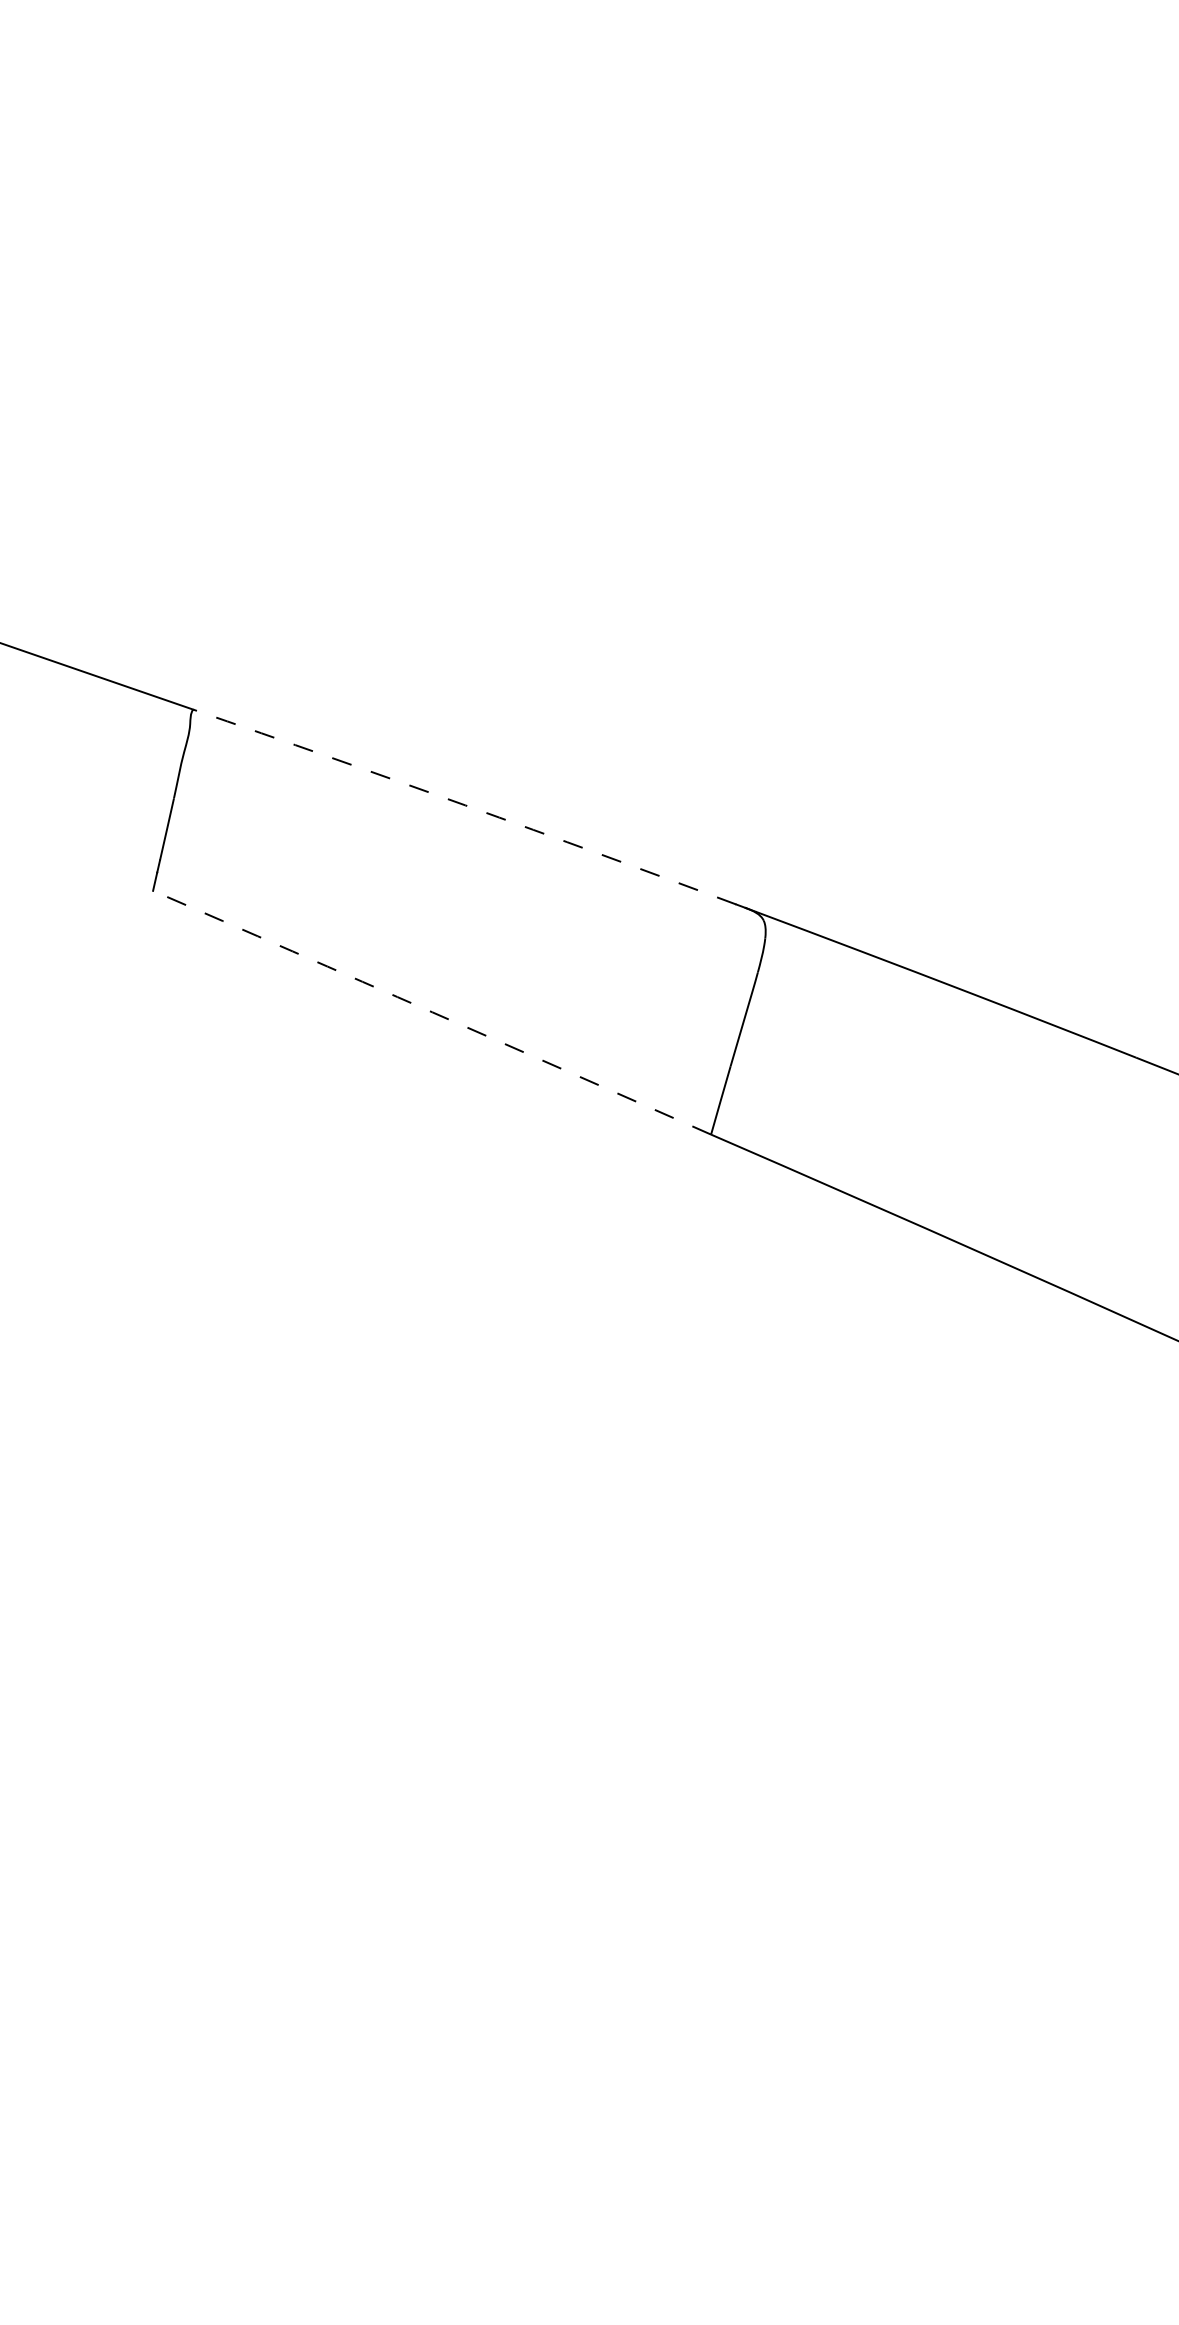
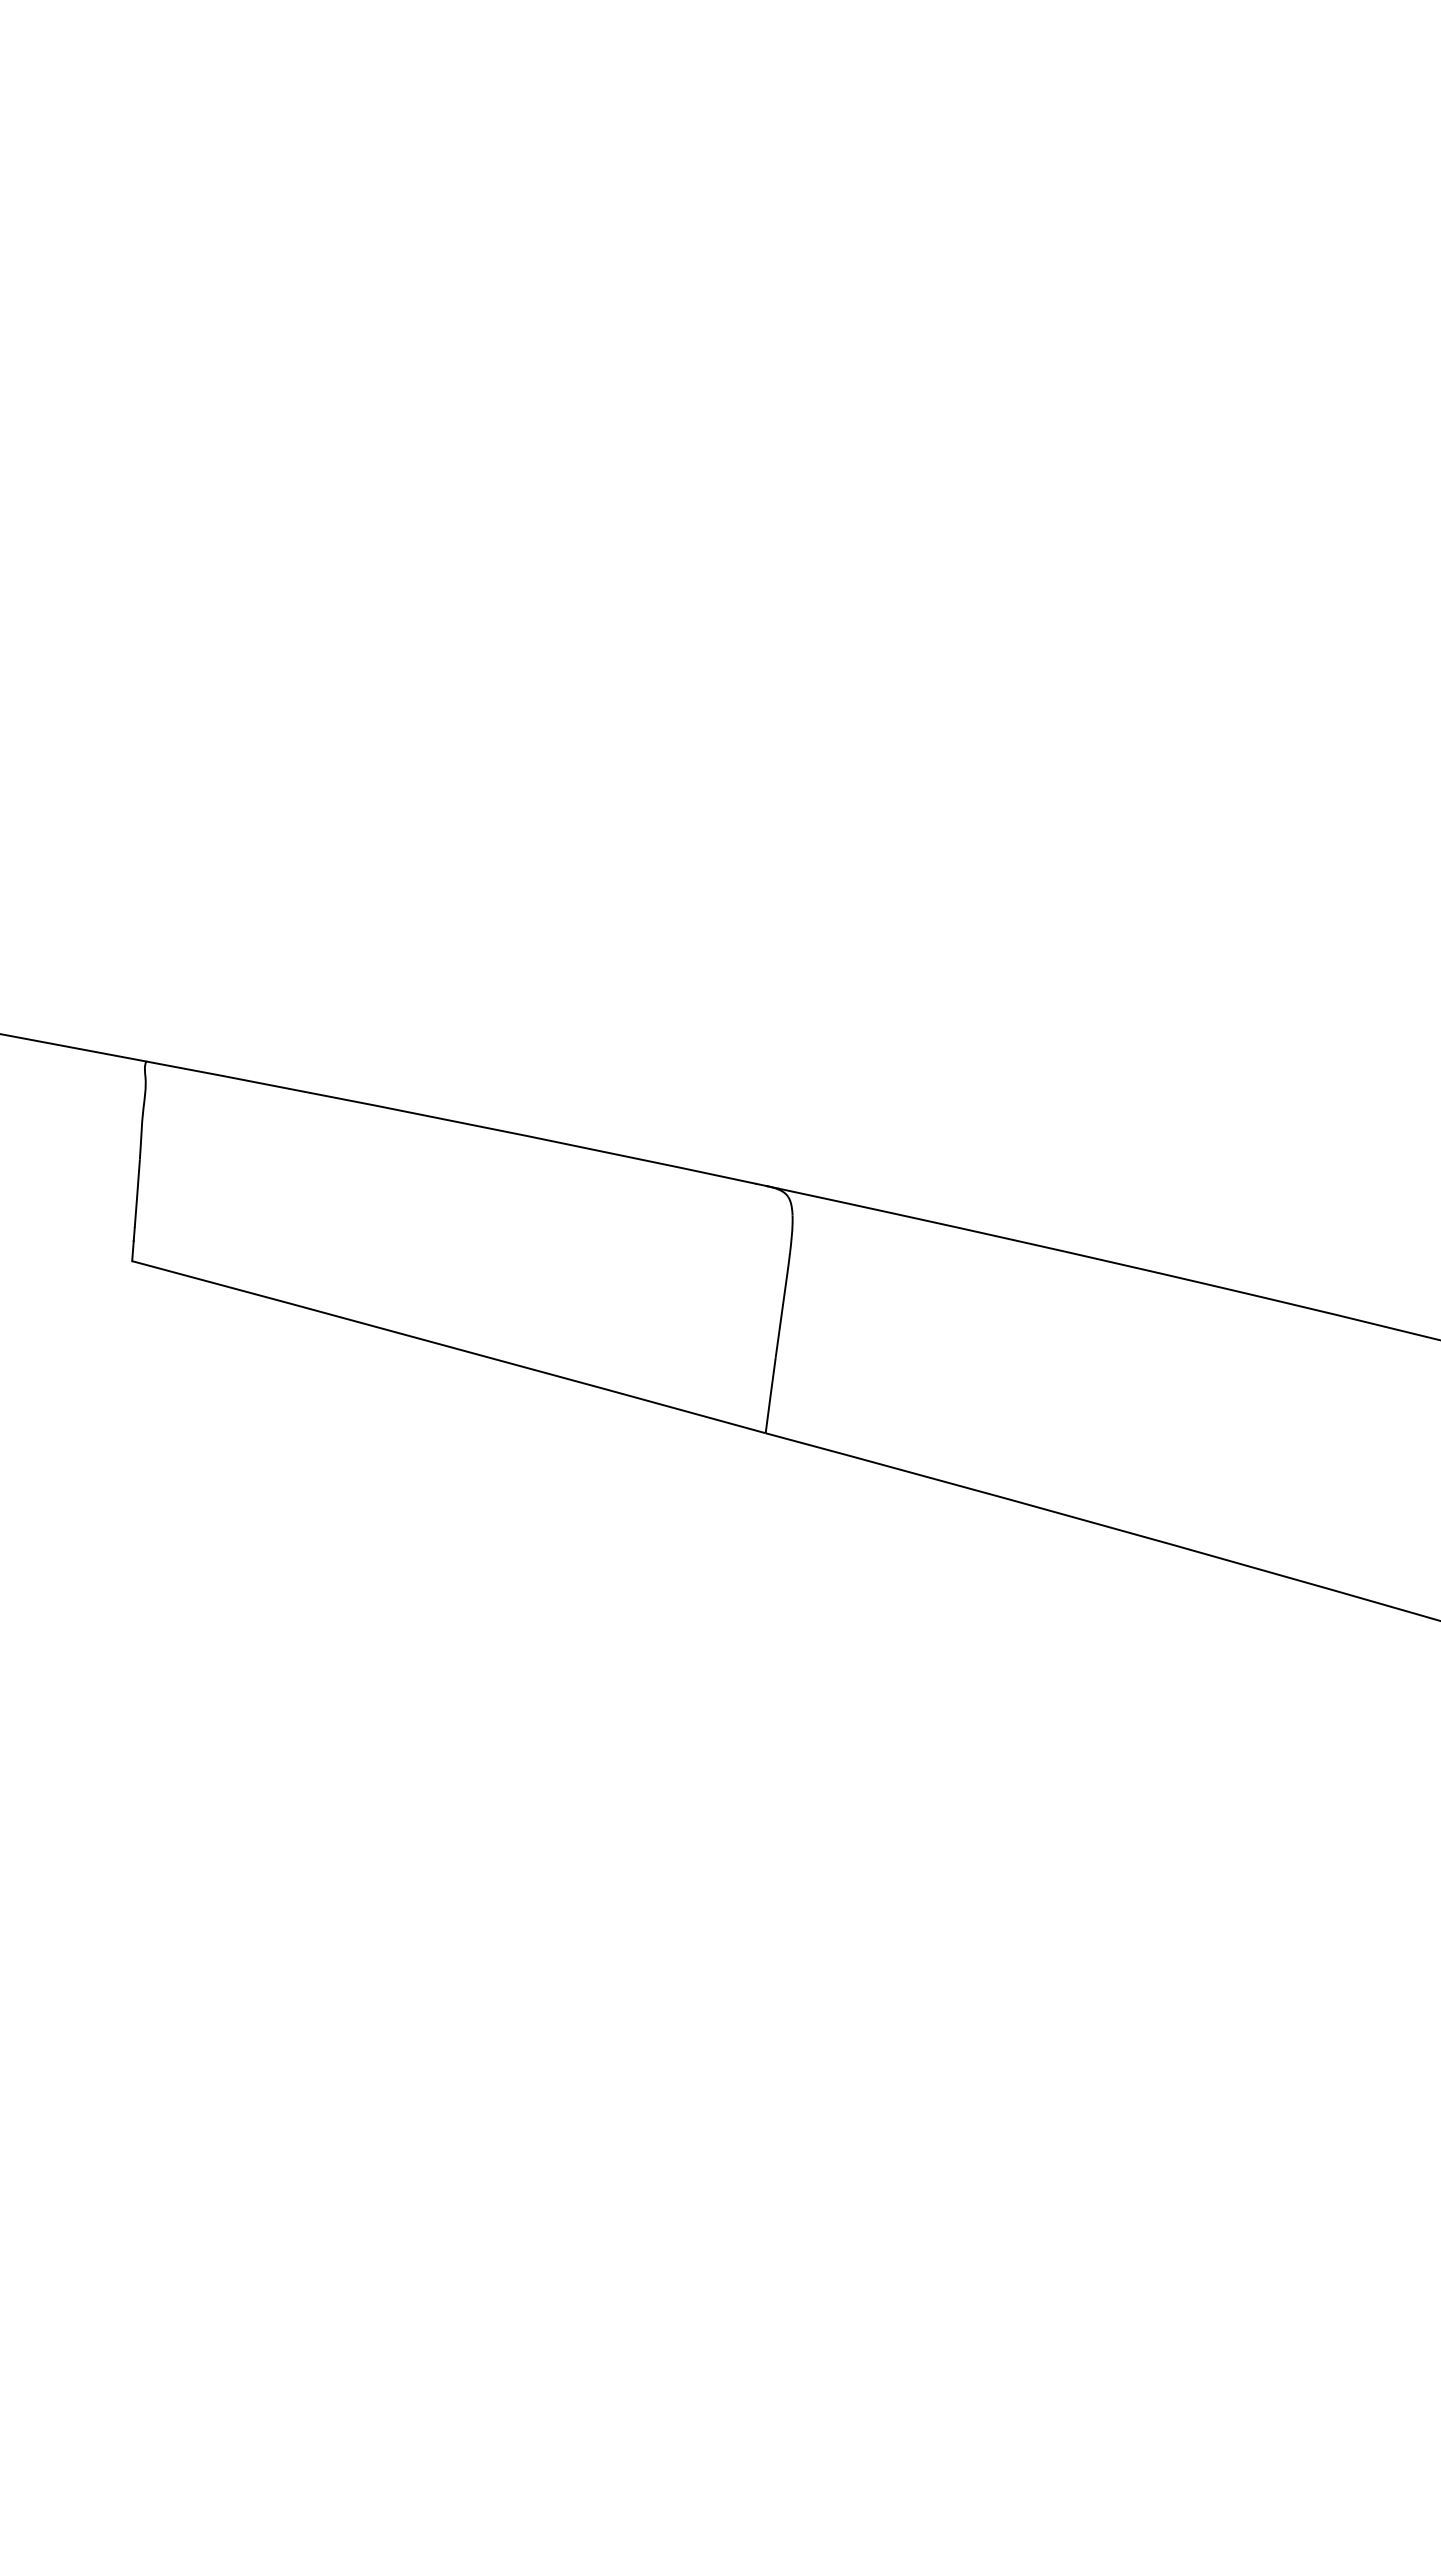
arc: (465, 805) -> (451, 1120), dashed -> solid
arc: (432, 1012) -> (449, 1346), dashed -> solid

